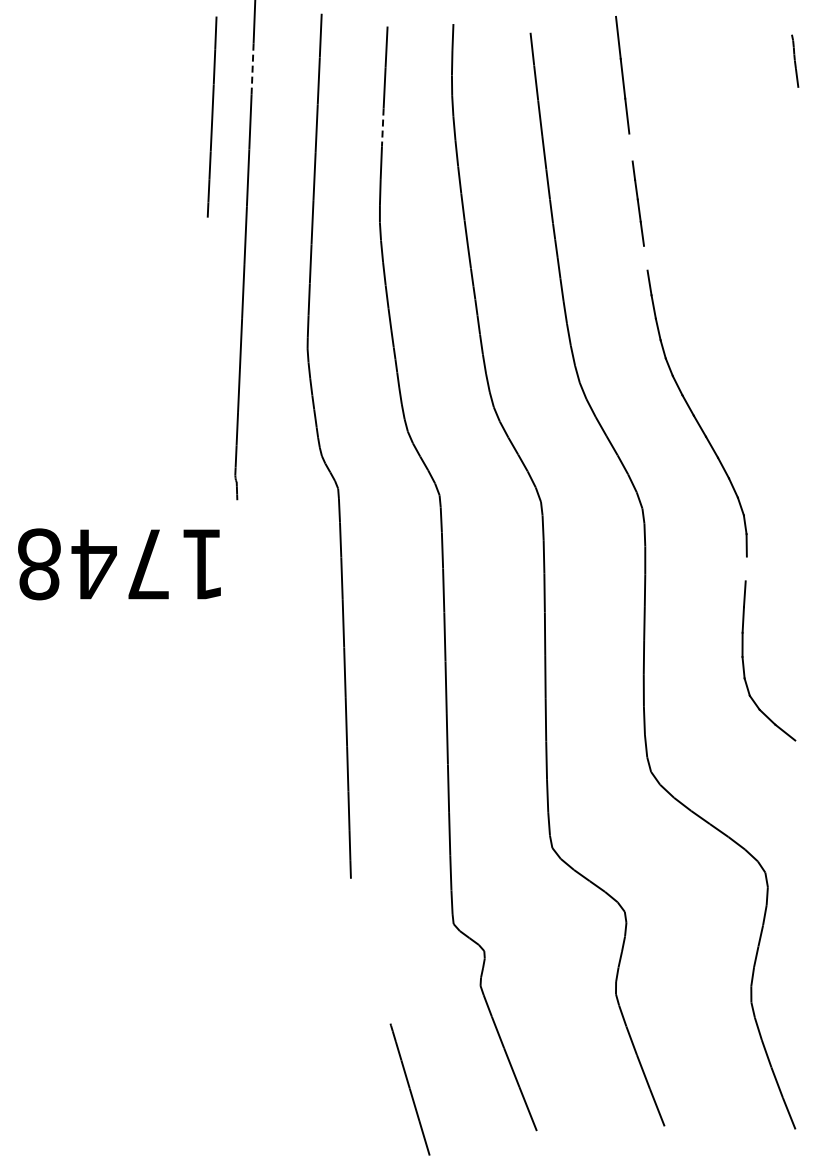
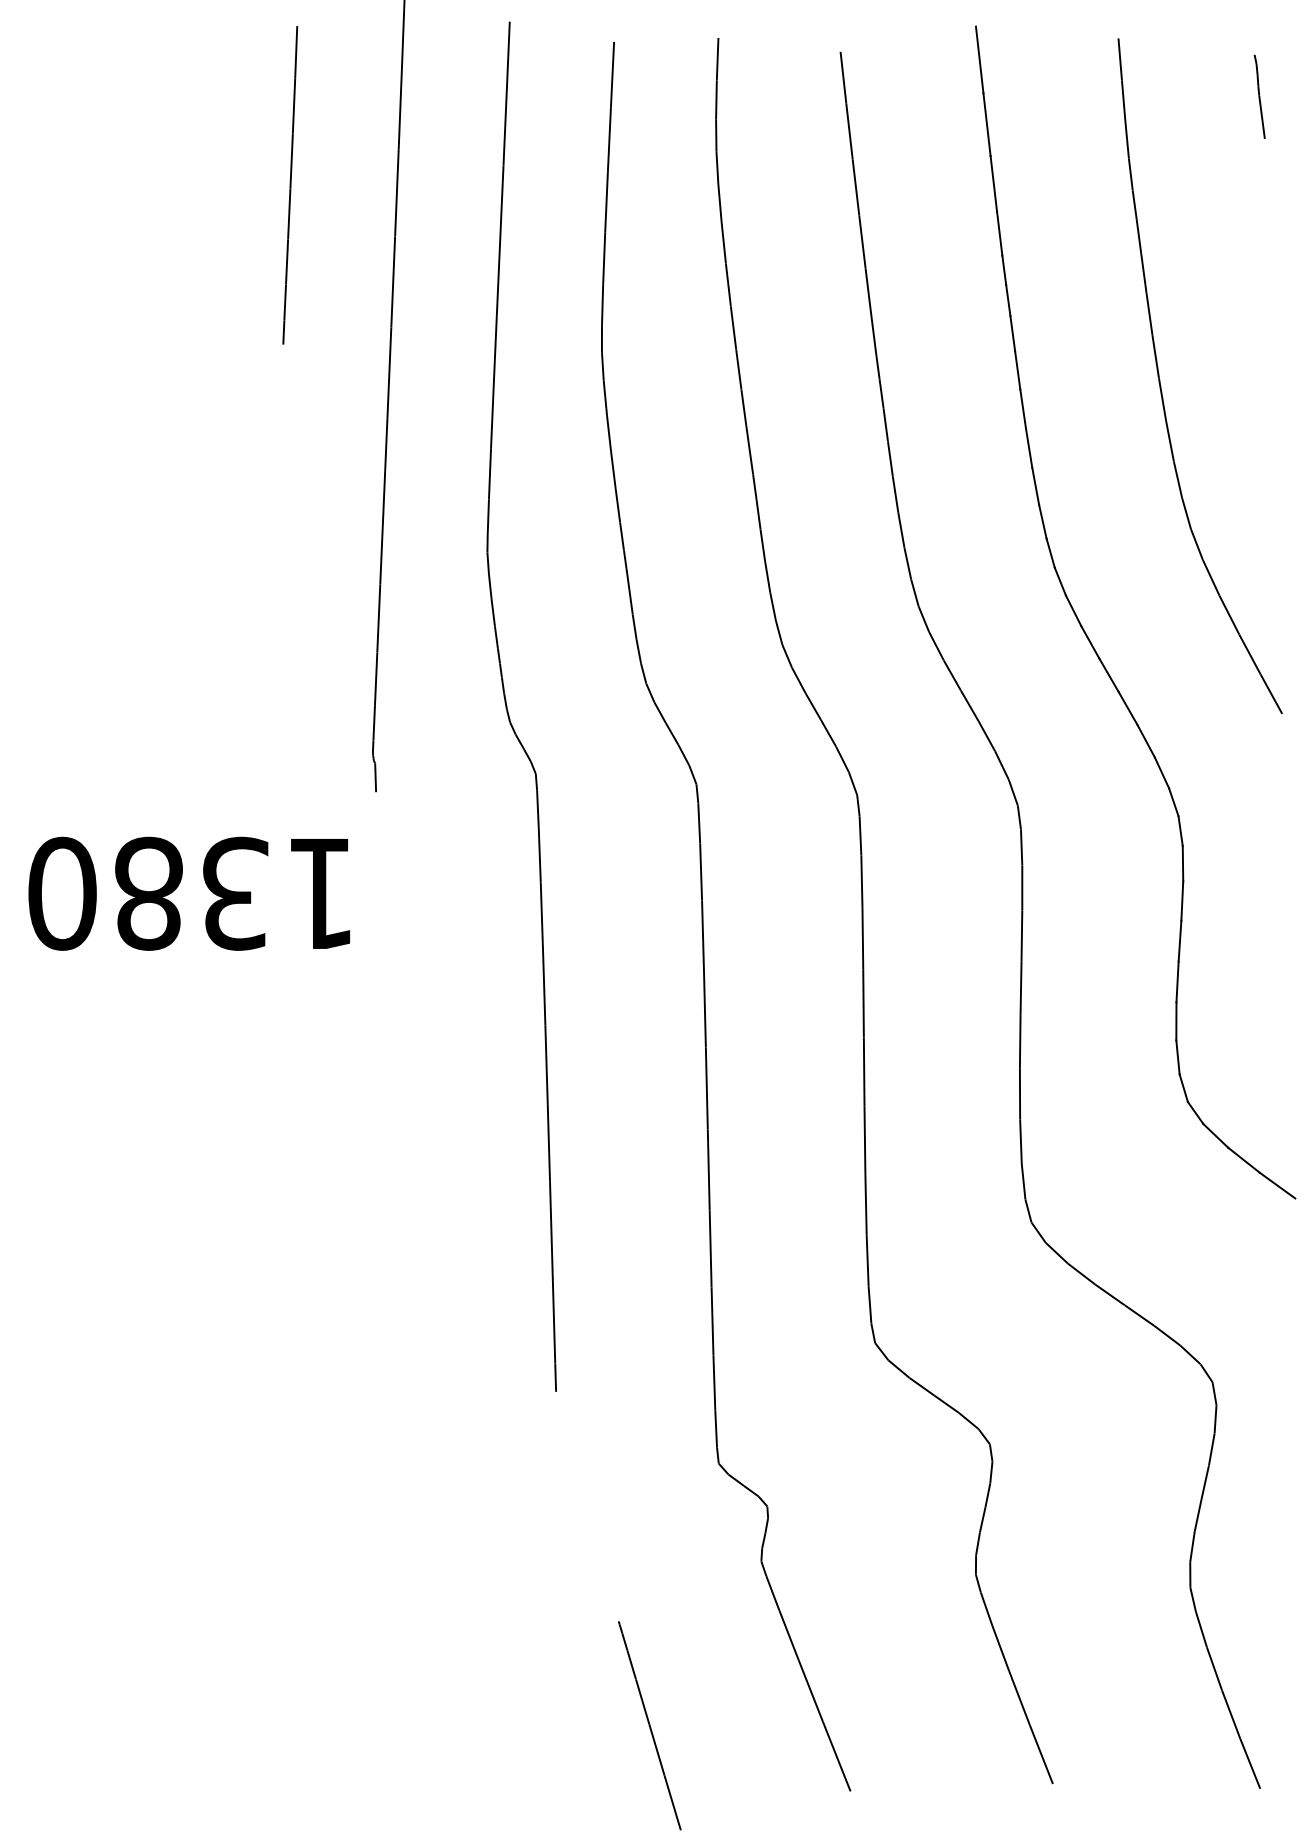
line: (252, 69) -> (400, 109), dashed -> solid
line: (211, 116) -> (289, 184), moved
line: (382, 128) -> (606, 203), dashed -> solid
line: (630, 147) -> (998, 233), added
part: (733, 242) -> (1162, 383), added
line: (645, 257) -> (1022, 407), added
text: (93, 564) -> (148, 894), 1748 -> 1380
line: (745, 568) -> (1181, 900), added
line: (806, 748) -> (1277, 1185), added

